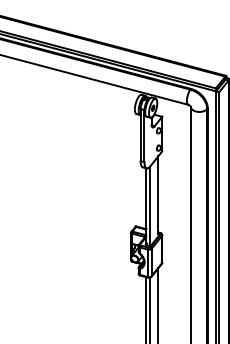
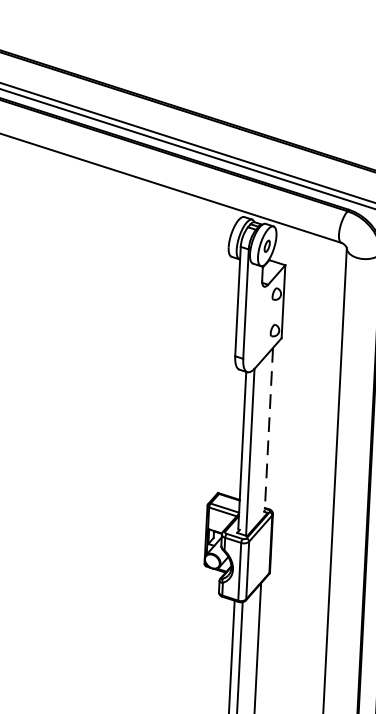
line: (158, 195) -> (269, 430), solid -> dashed

